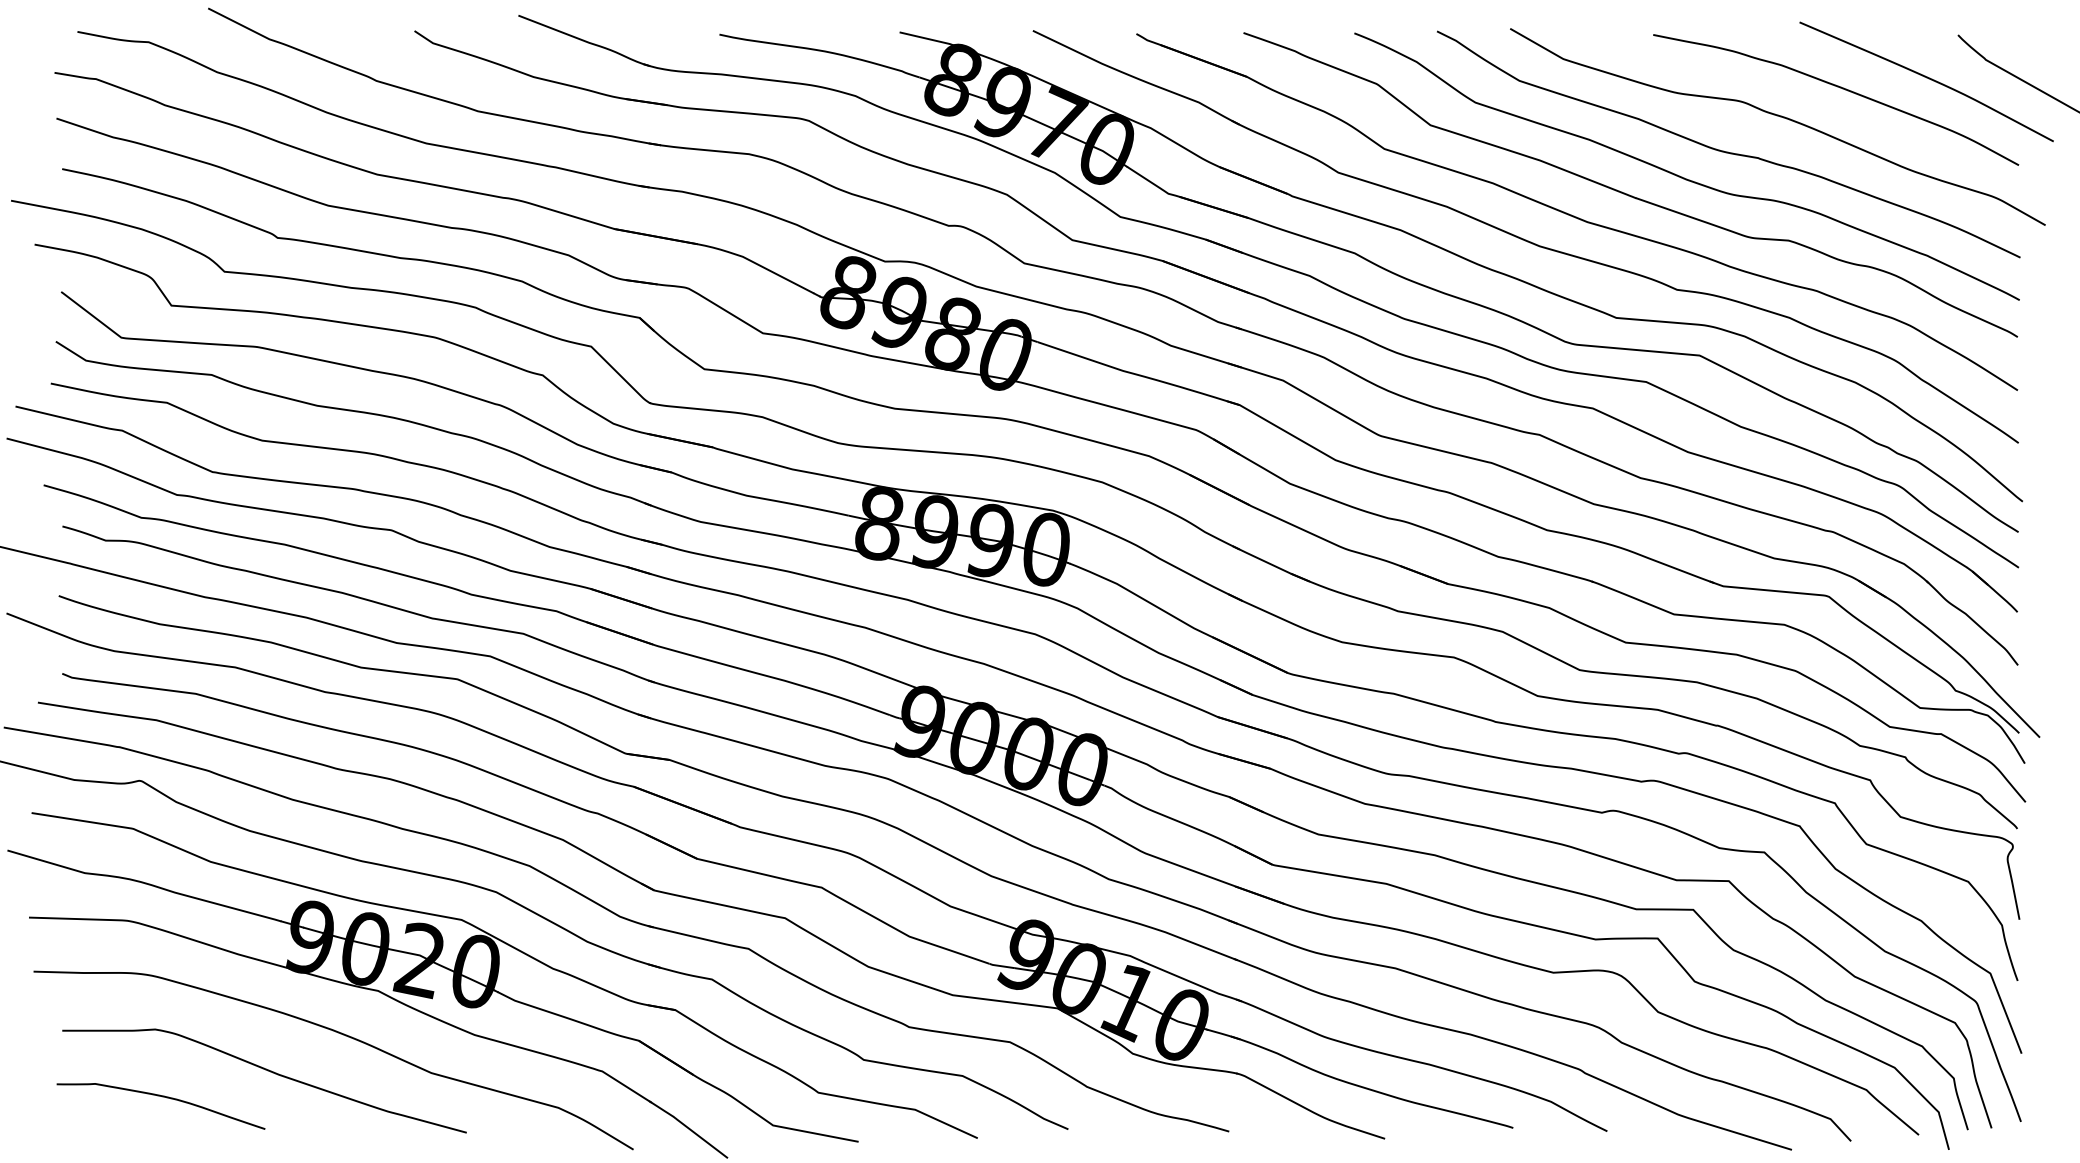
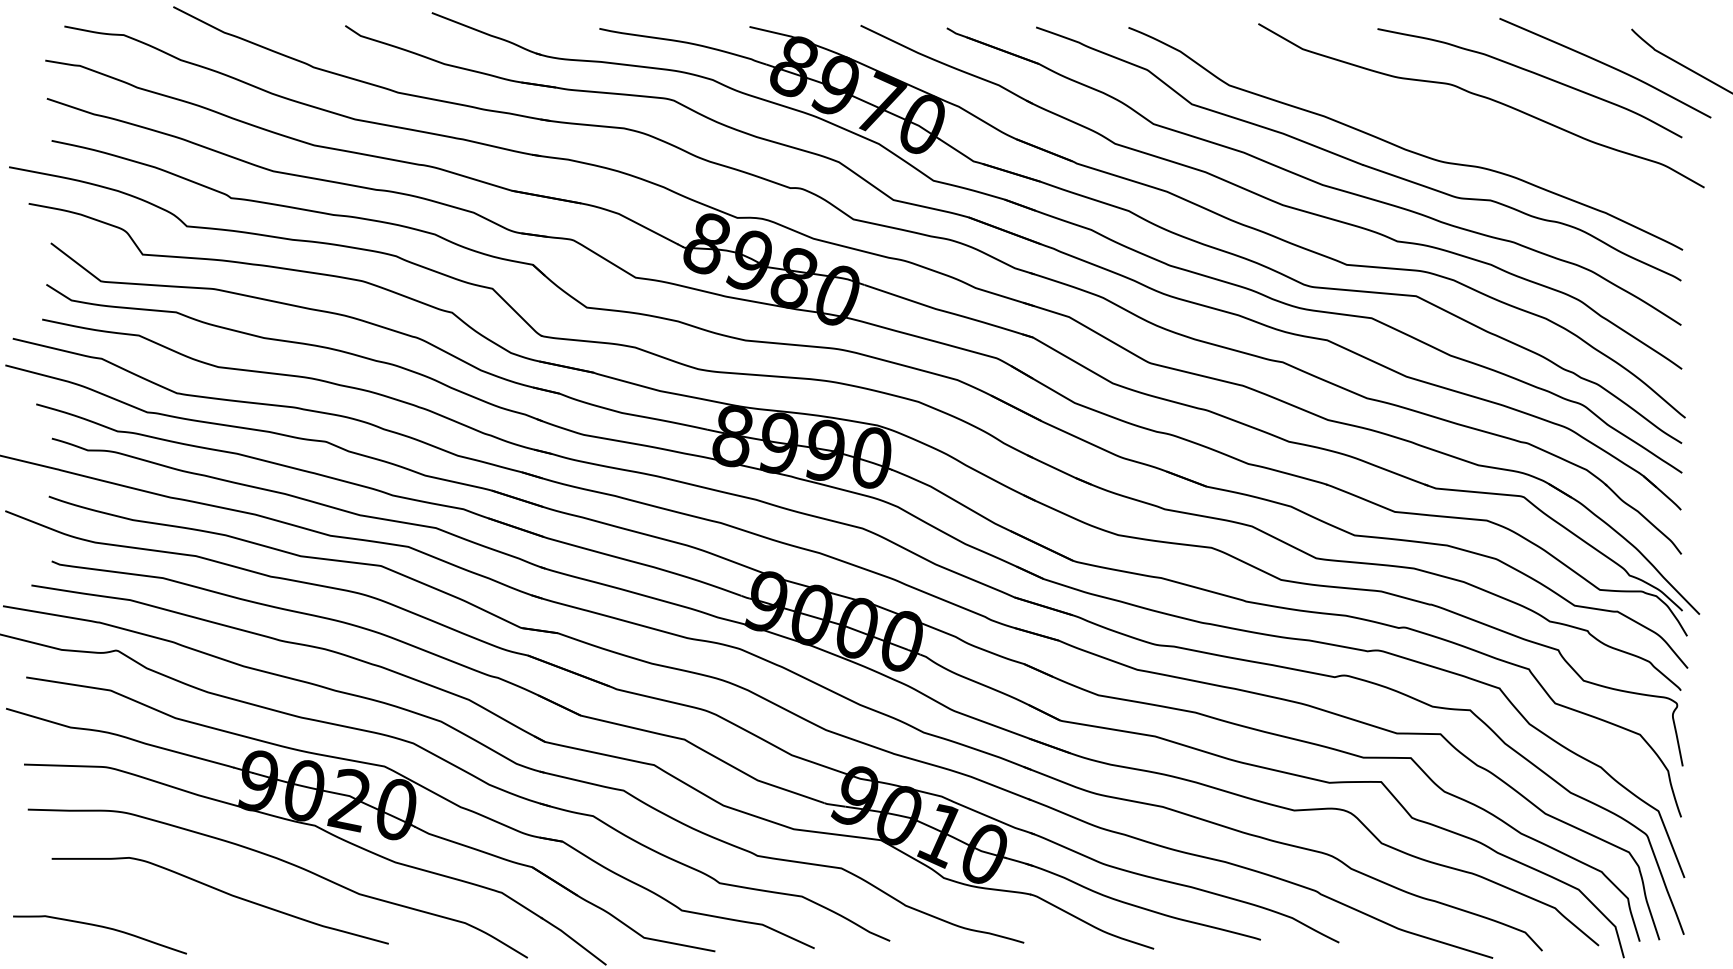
curve: (1725, 150) -> (1437, 125), removed
curve: (161, 1097) -> (100, 927), moved

